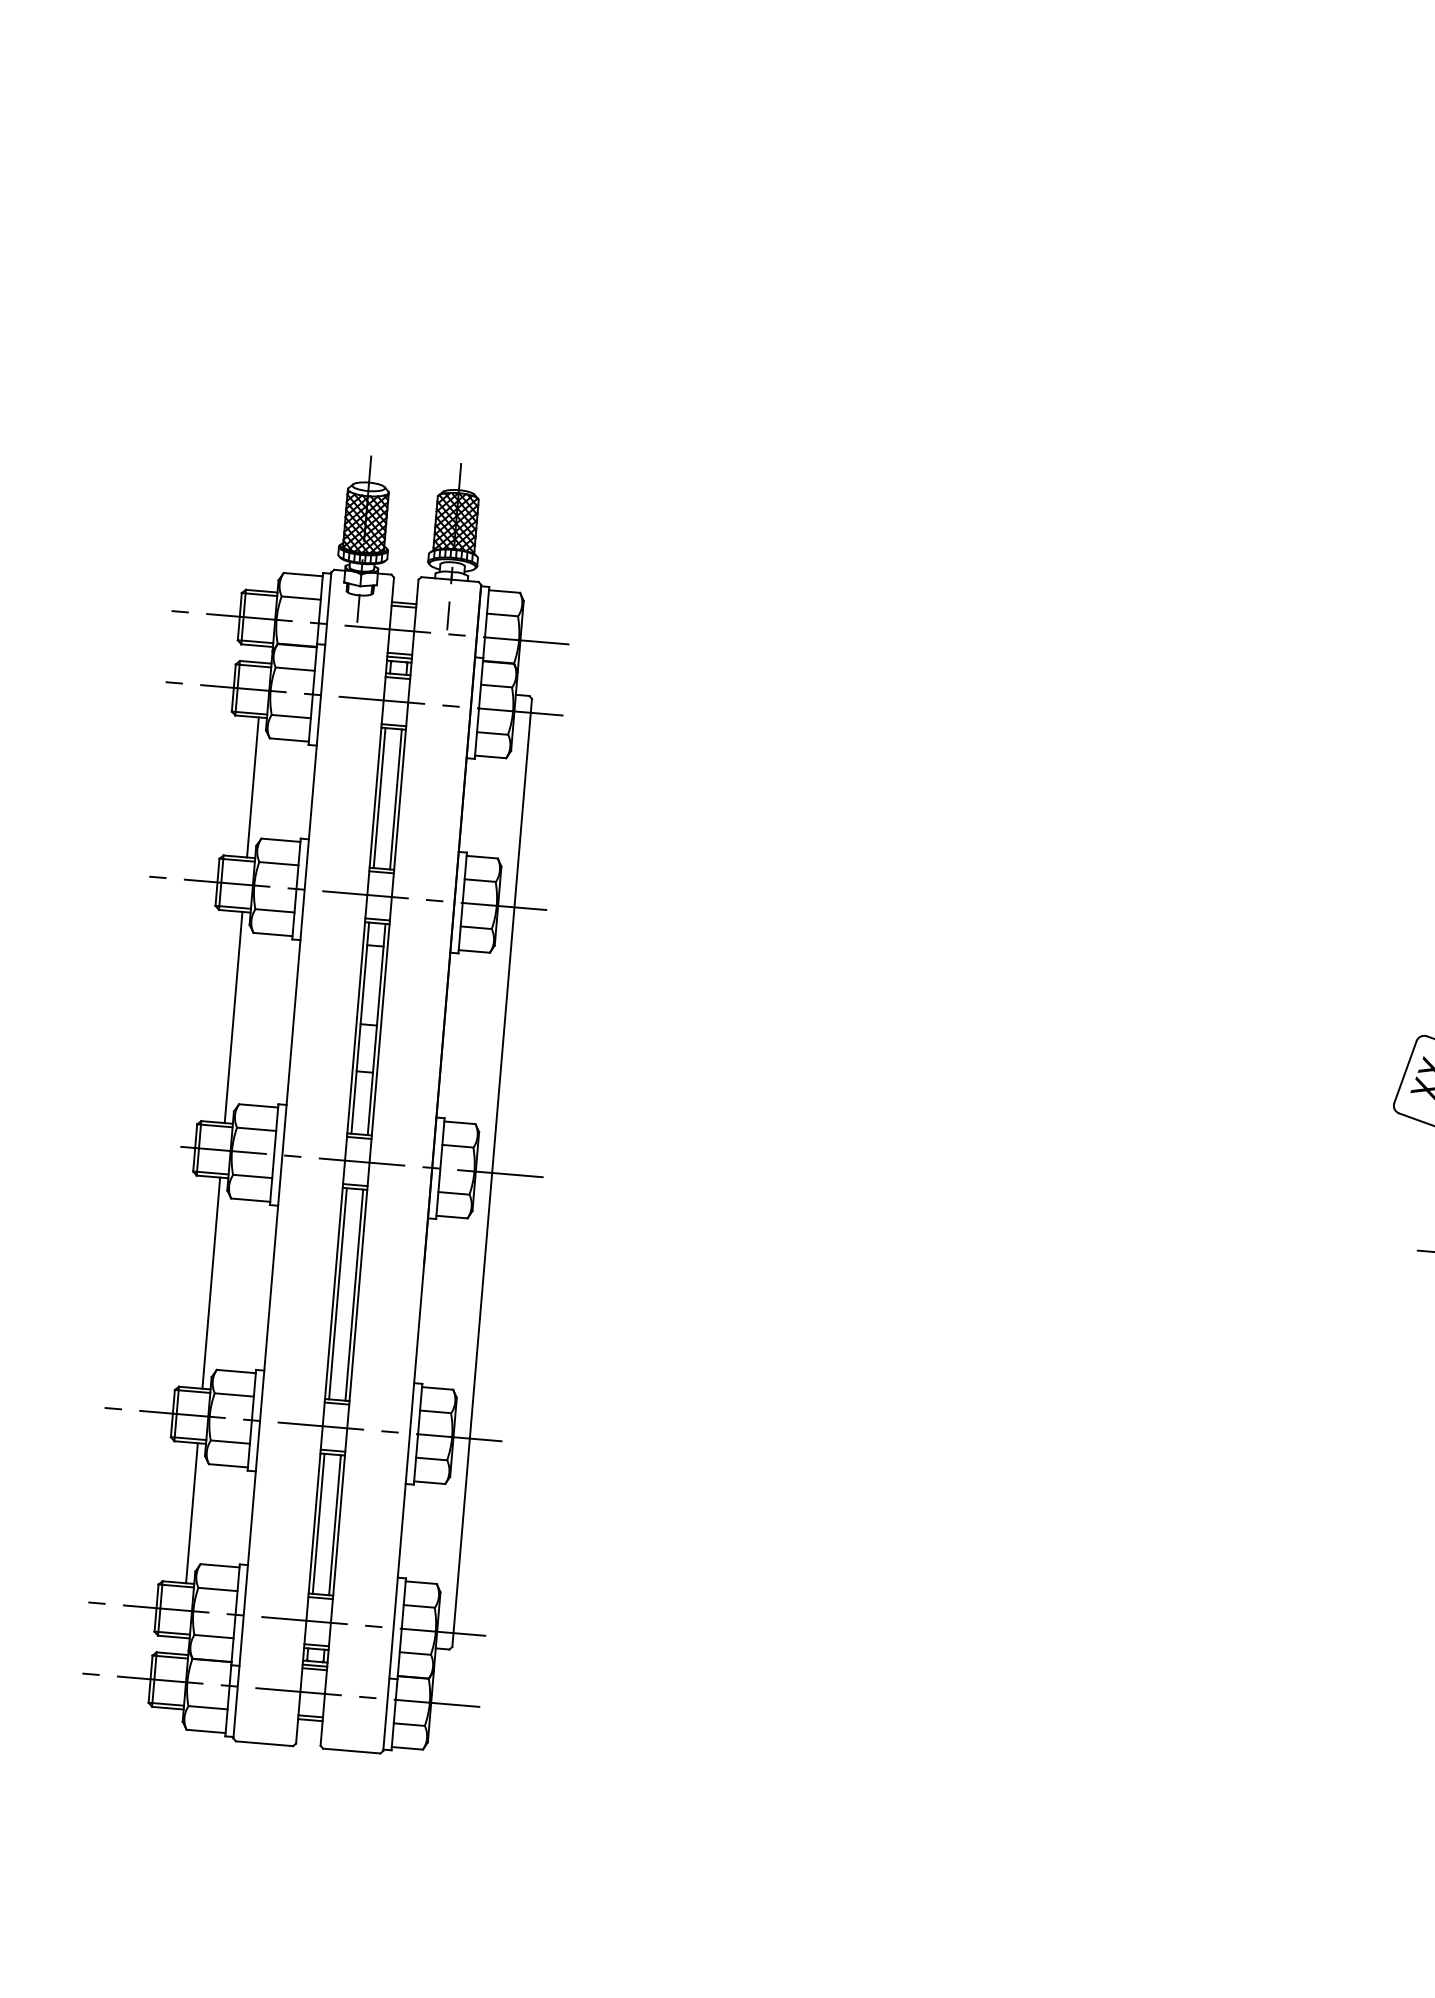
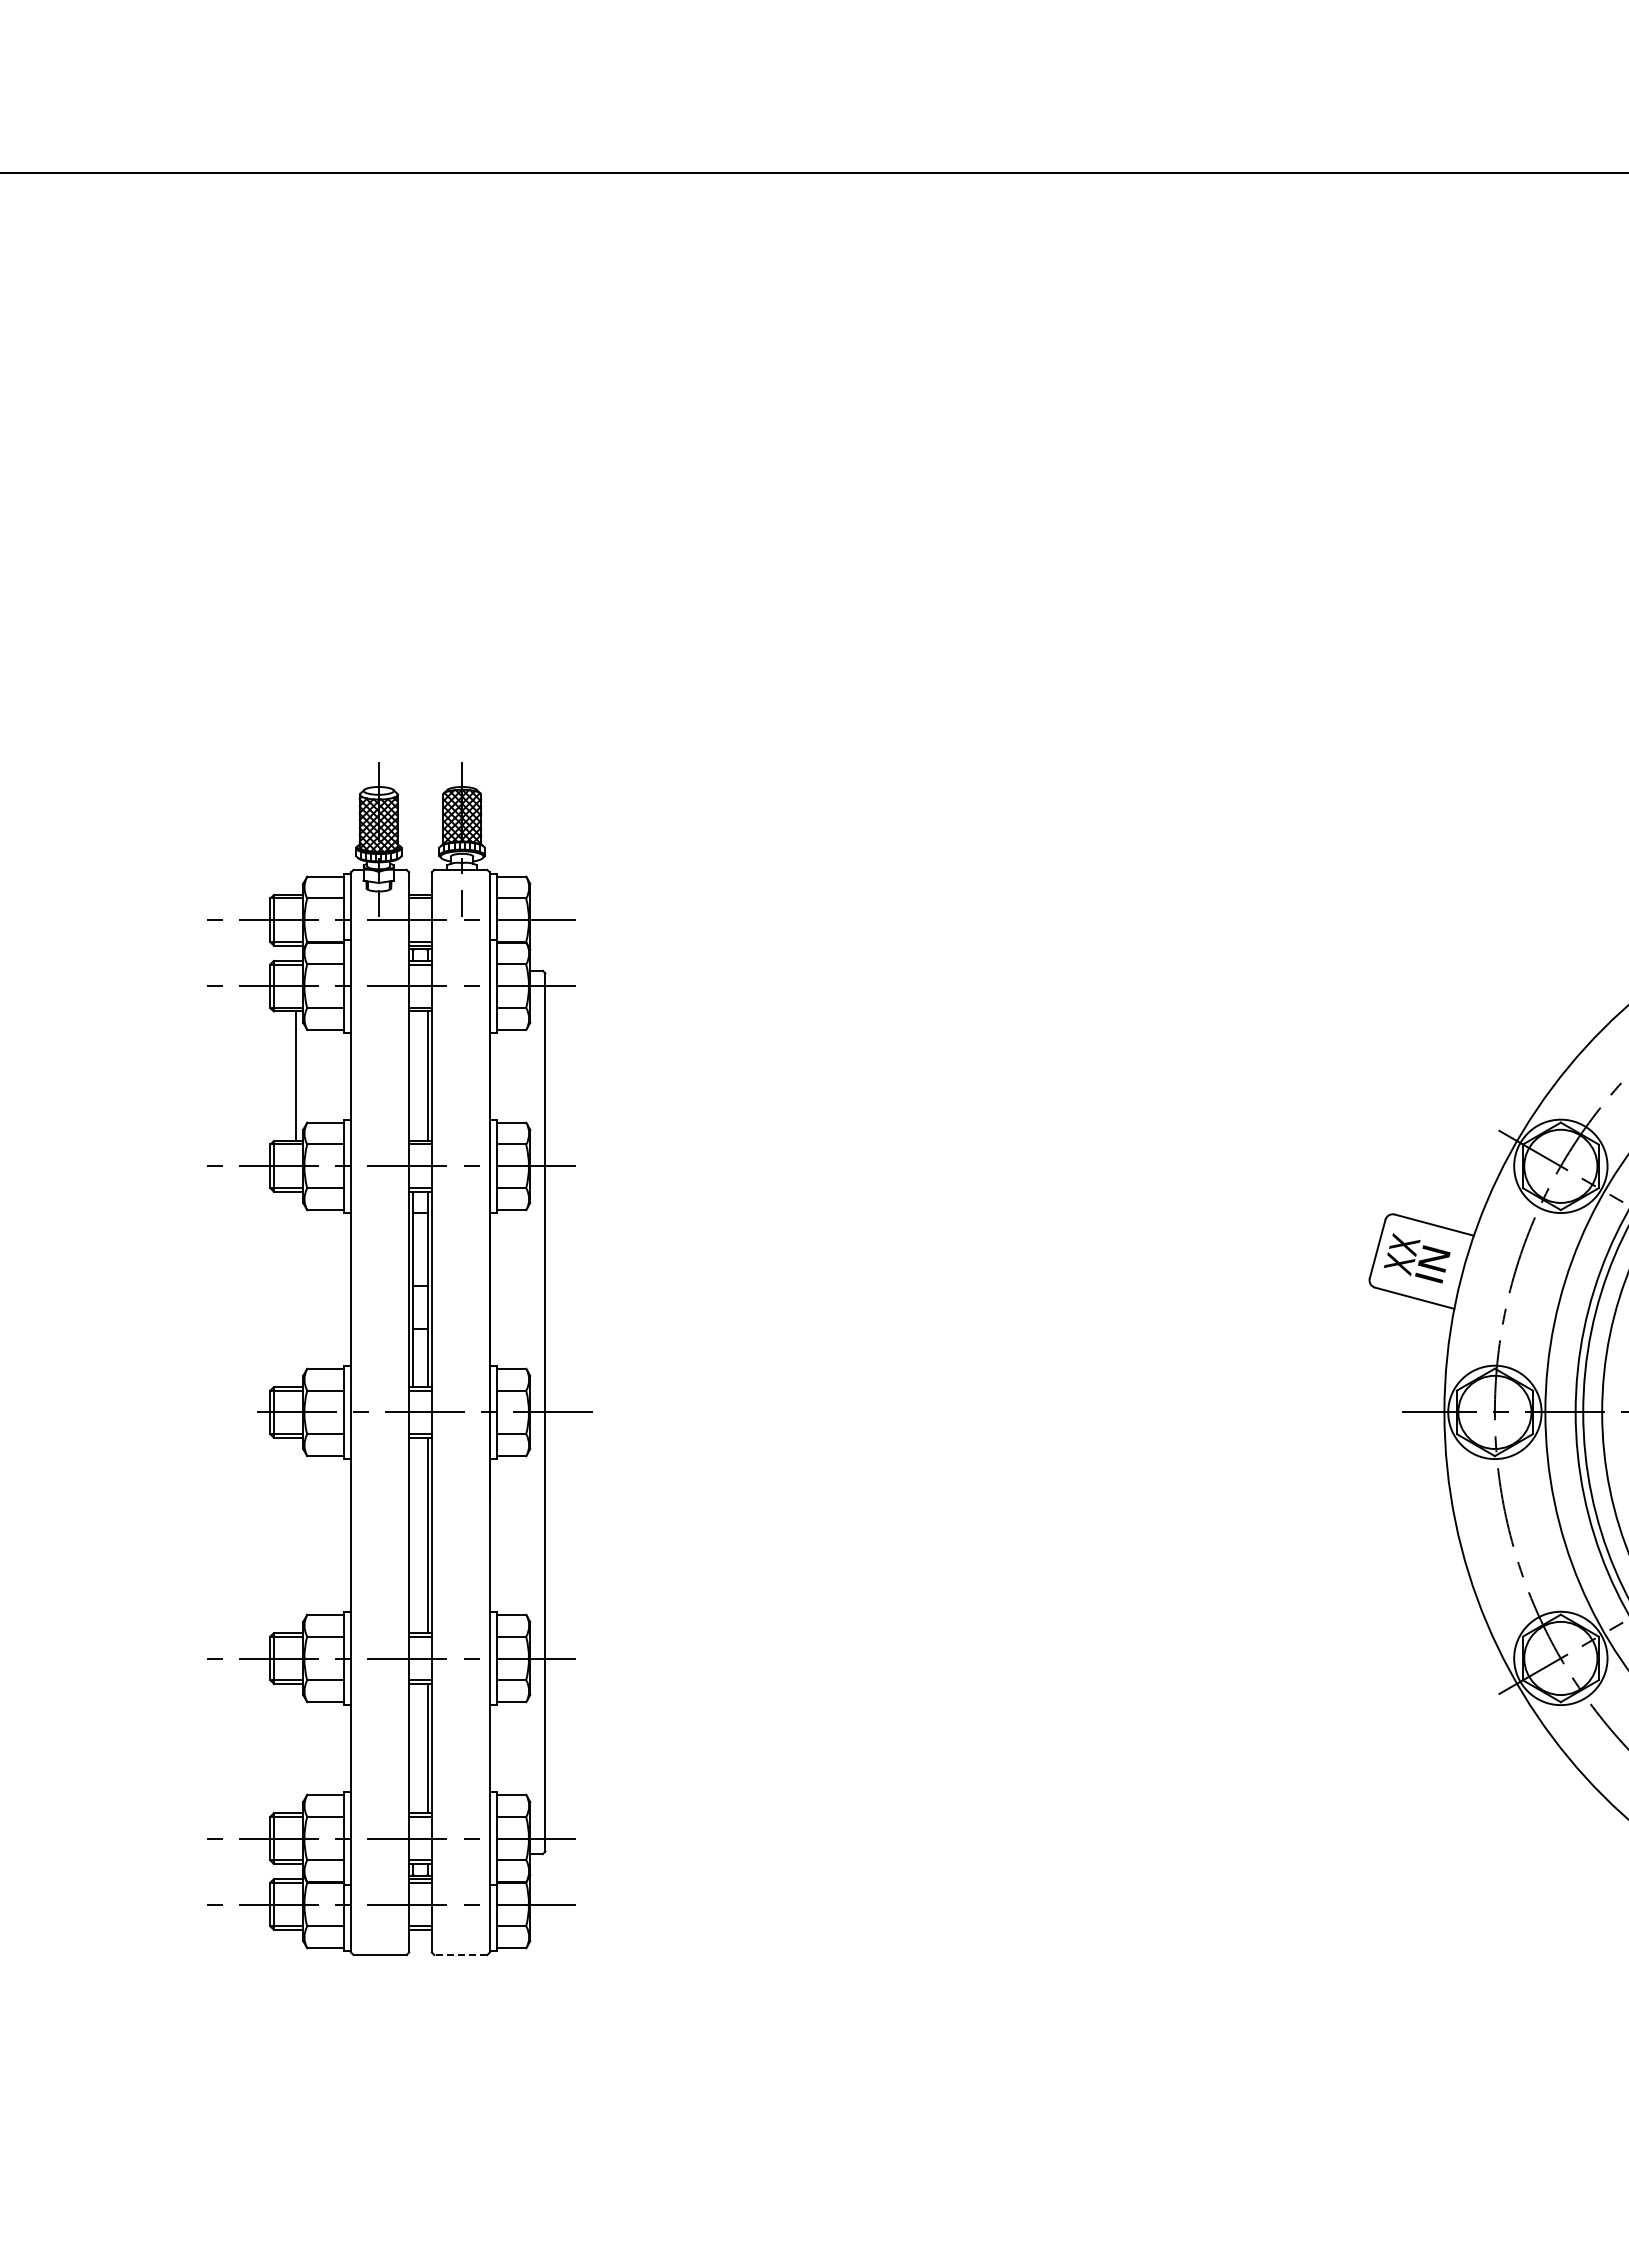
line: (379, 798) -> (412, 1076), removed
line: (233, 1017) -> (295, 1289), removed
line: (211, 1283) -> (295, 1535), removed
line: (337, 1293) -> (412, 1535), removed
line: (191, 1513) -> (295, 1748), removed
line: (318, 1523) -> (412, 1748), removed
line: (351, 1751) -> (460, 1955), solid -> dashed

